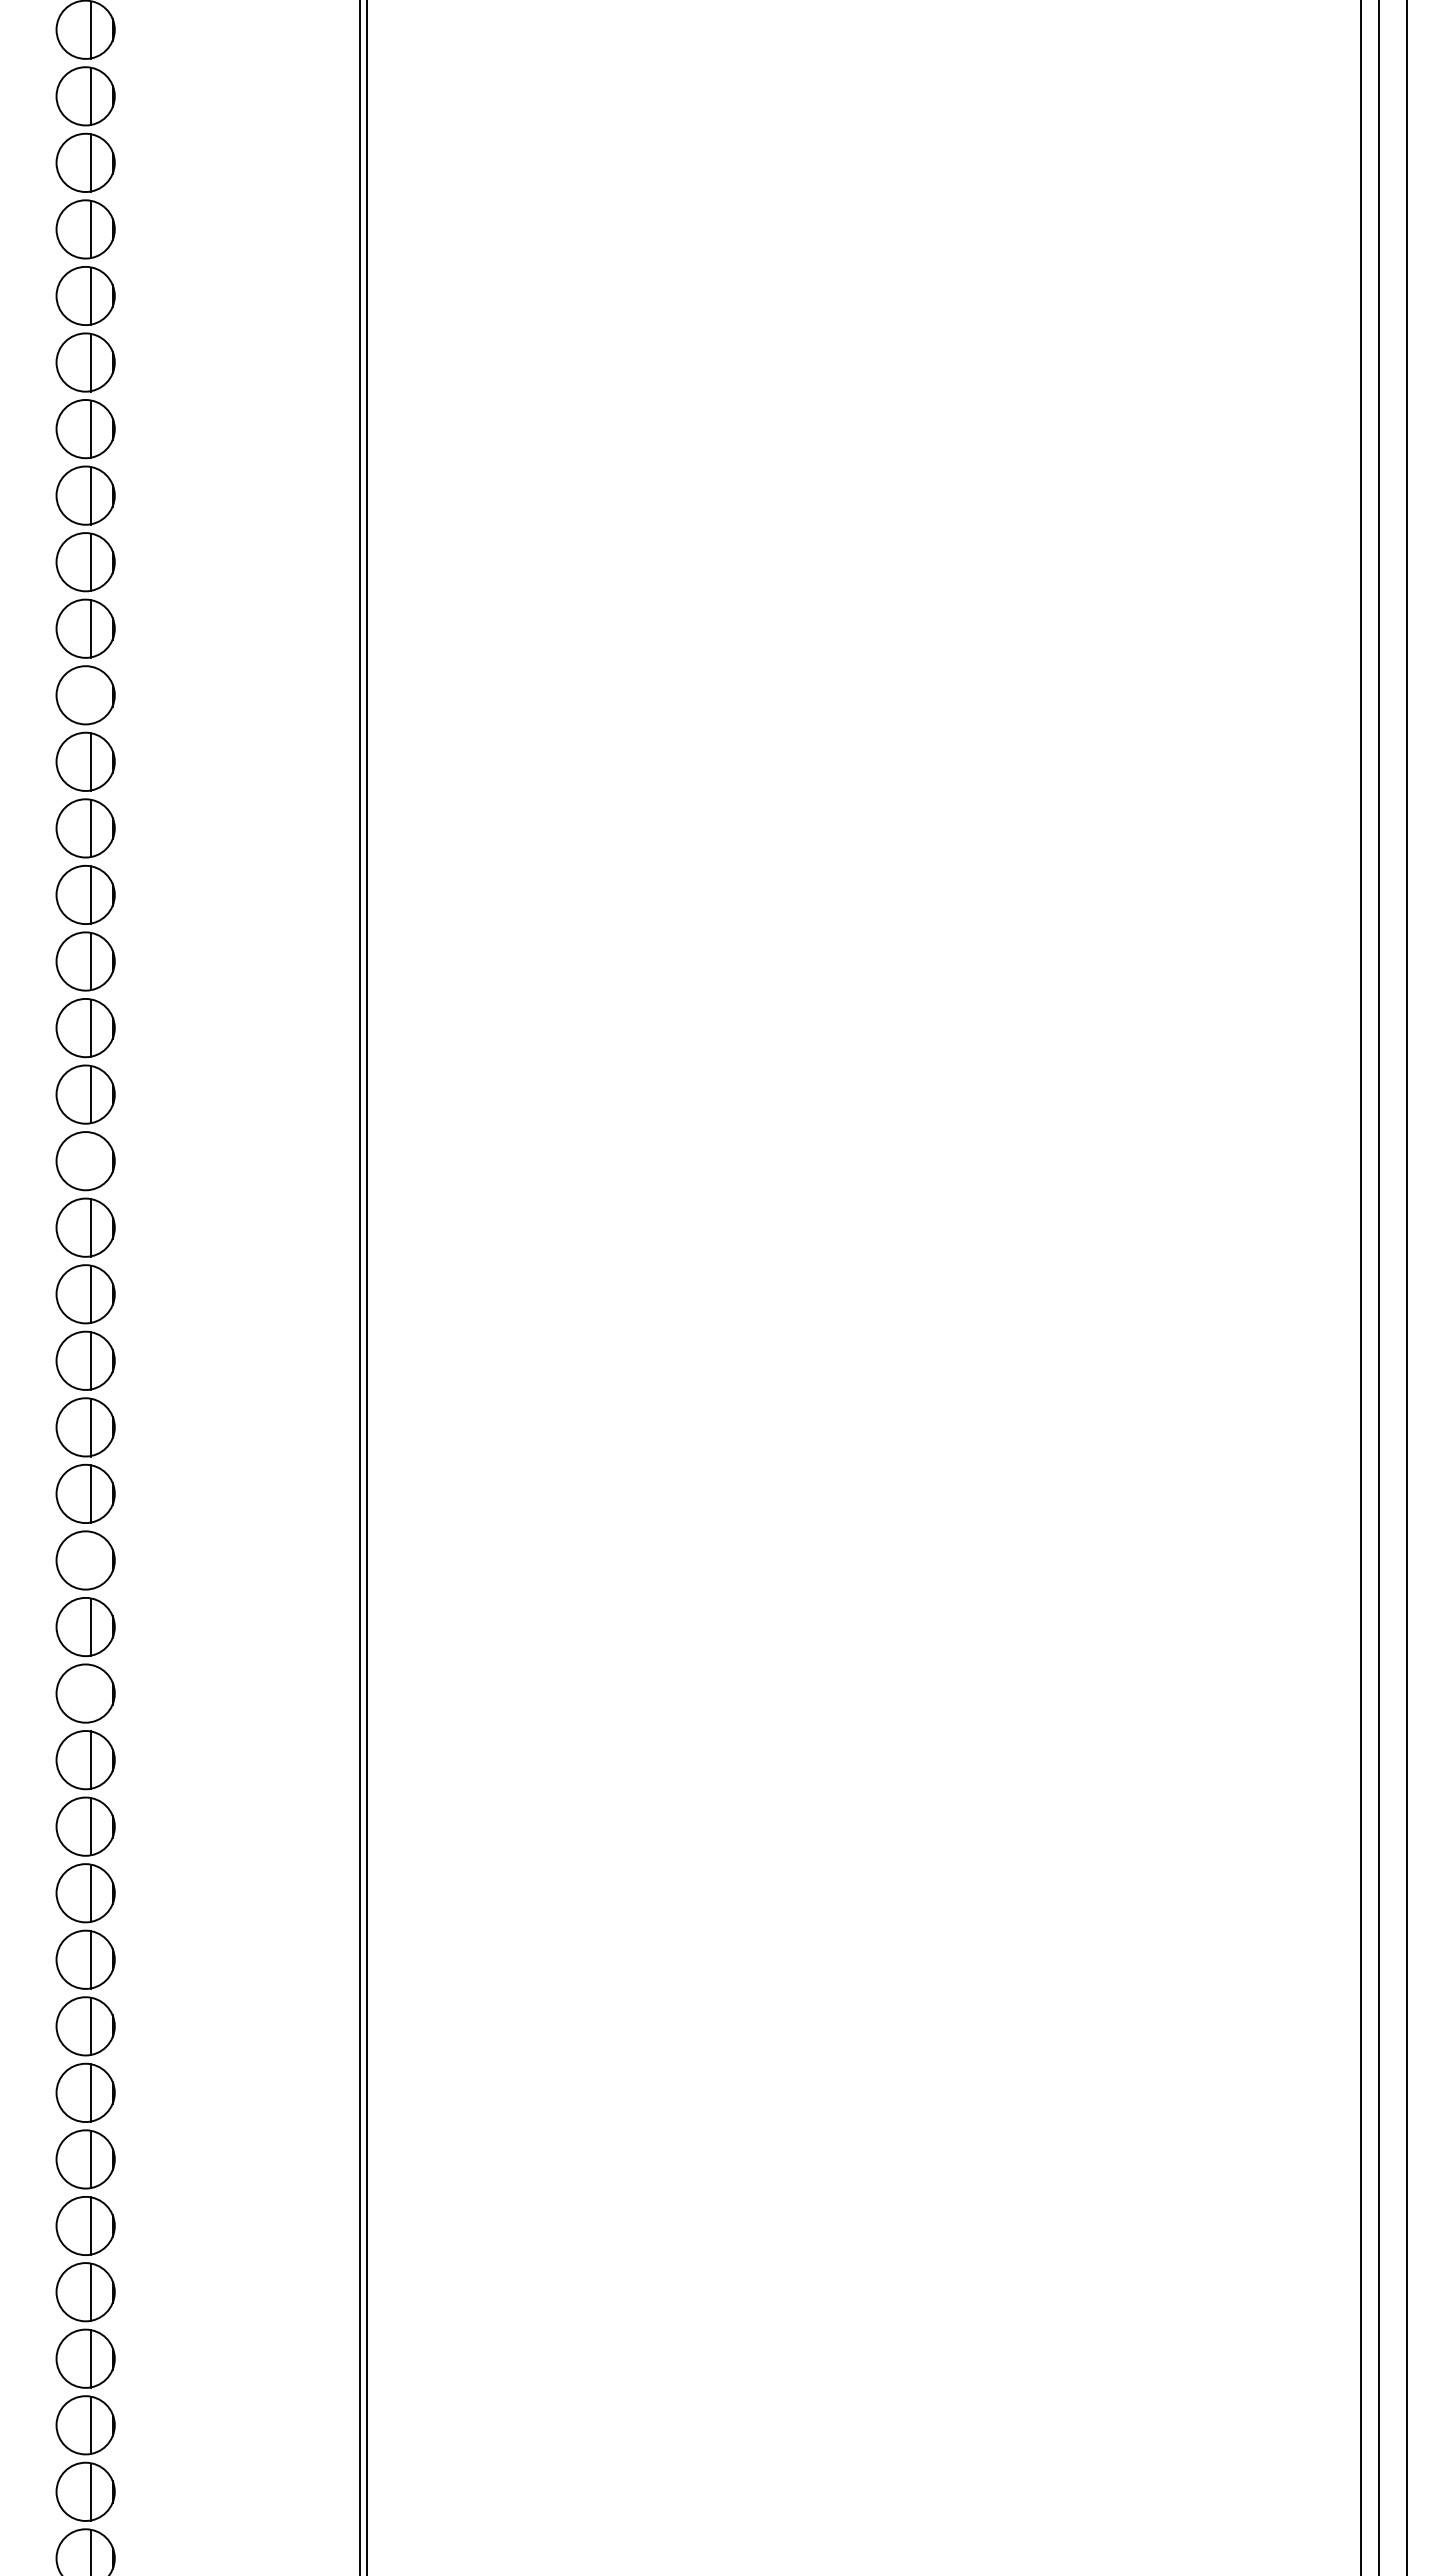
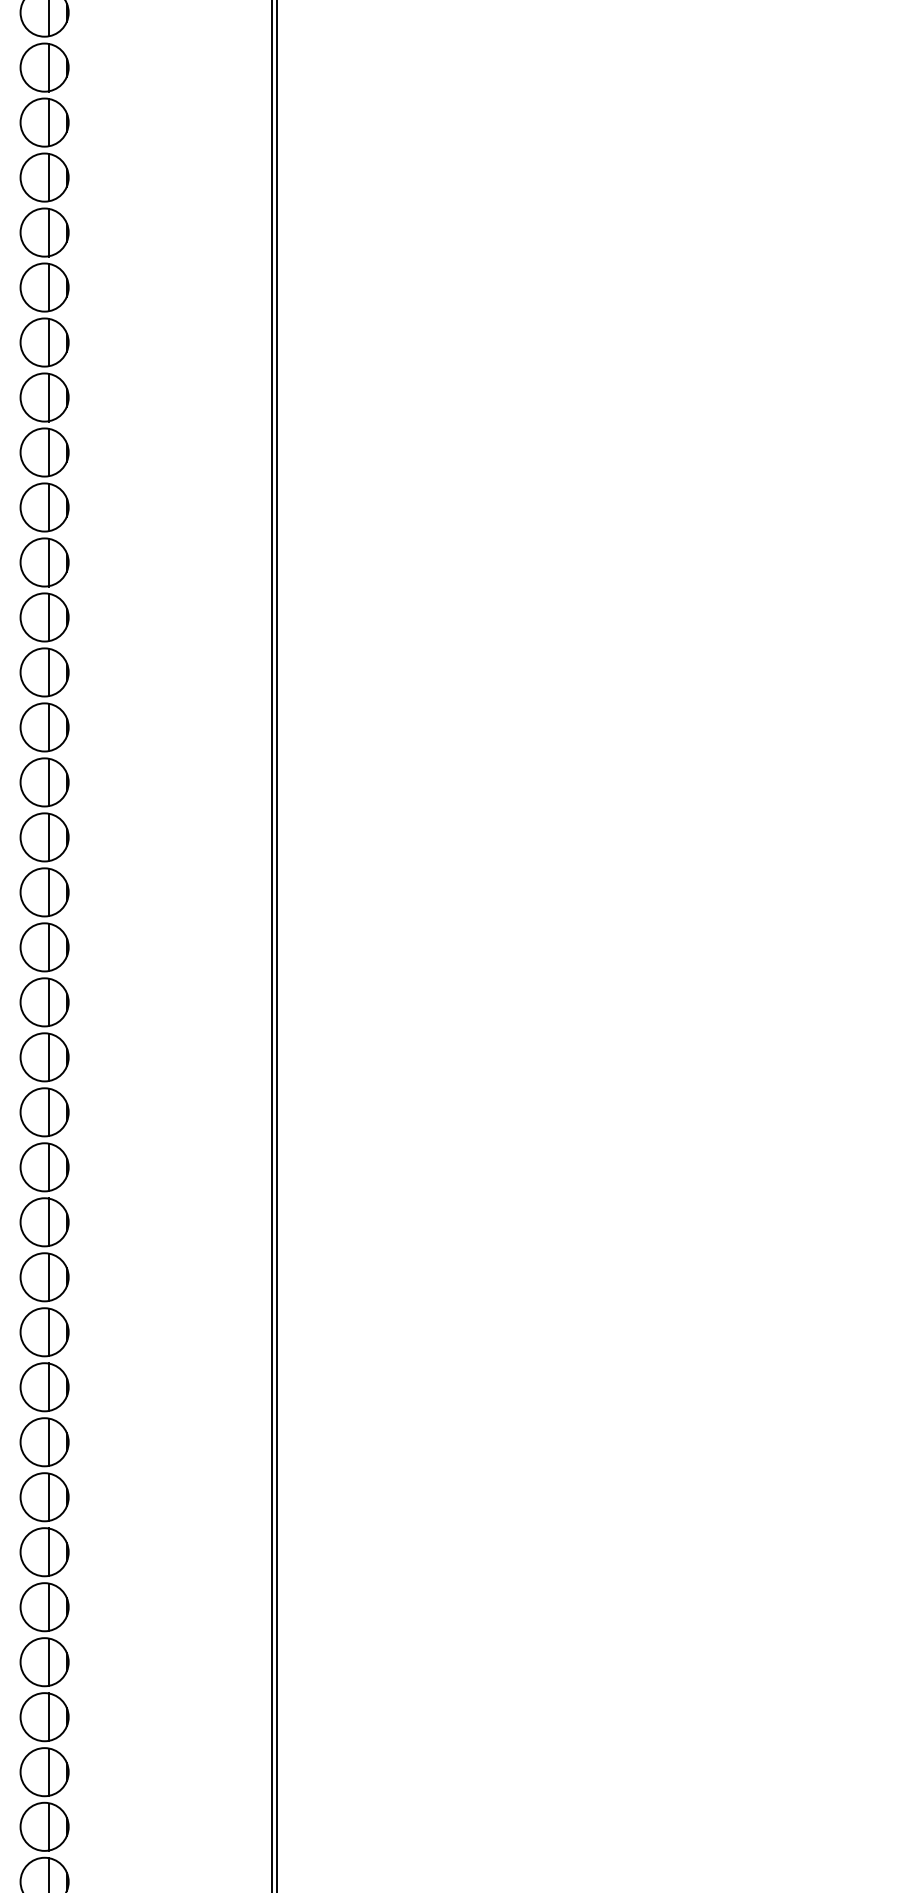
line: (90, 695) -> (48, 507), added
line: (90, 1161) -> (48, 892), added
line: (90, 1560) -> (48, 1222), added
line: (90, 1693) -> (48, 1332), added

